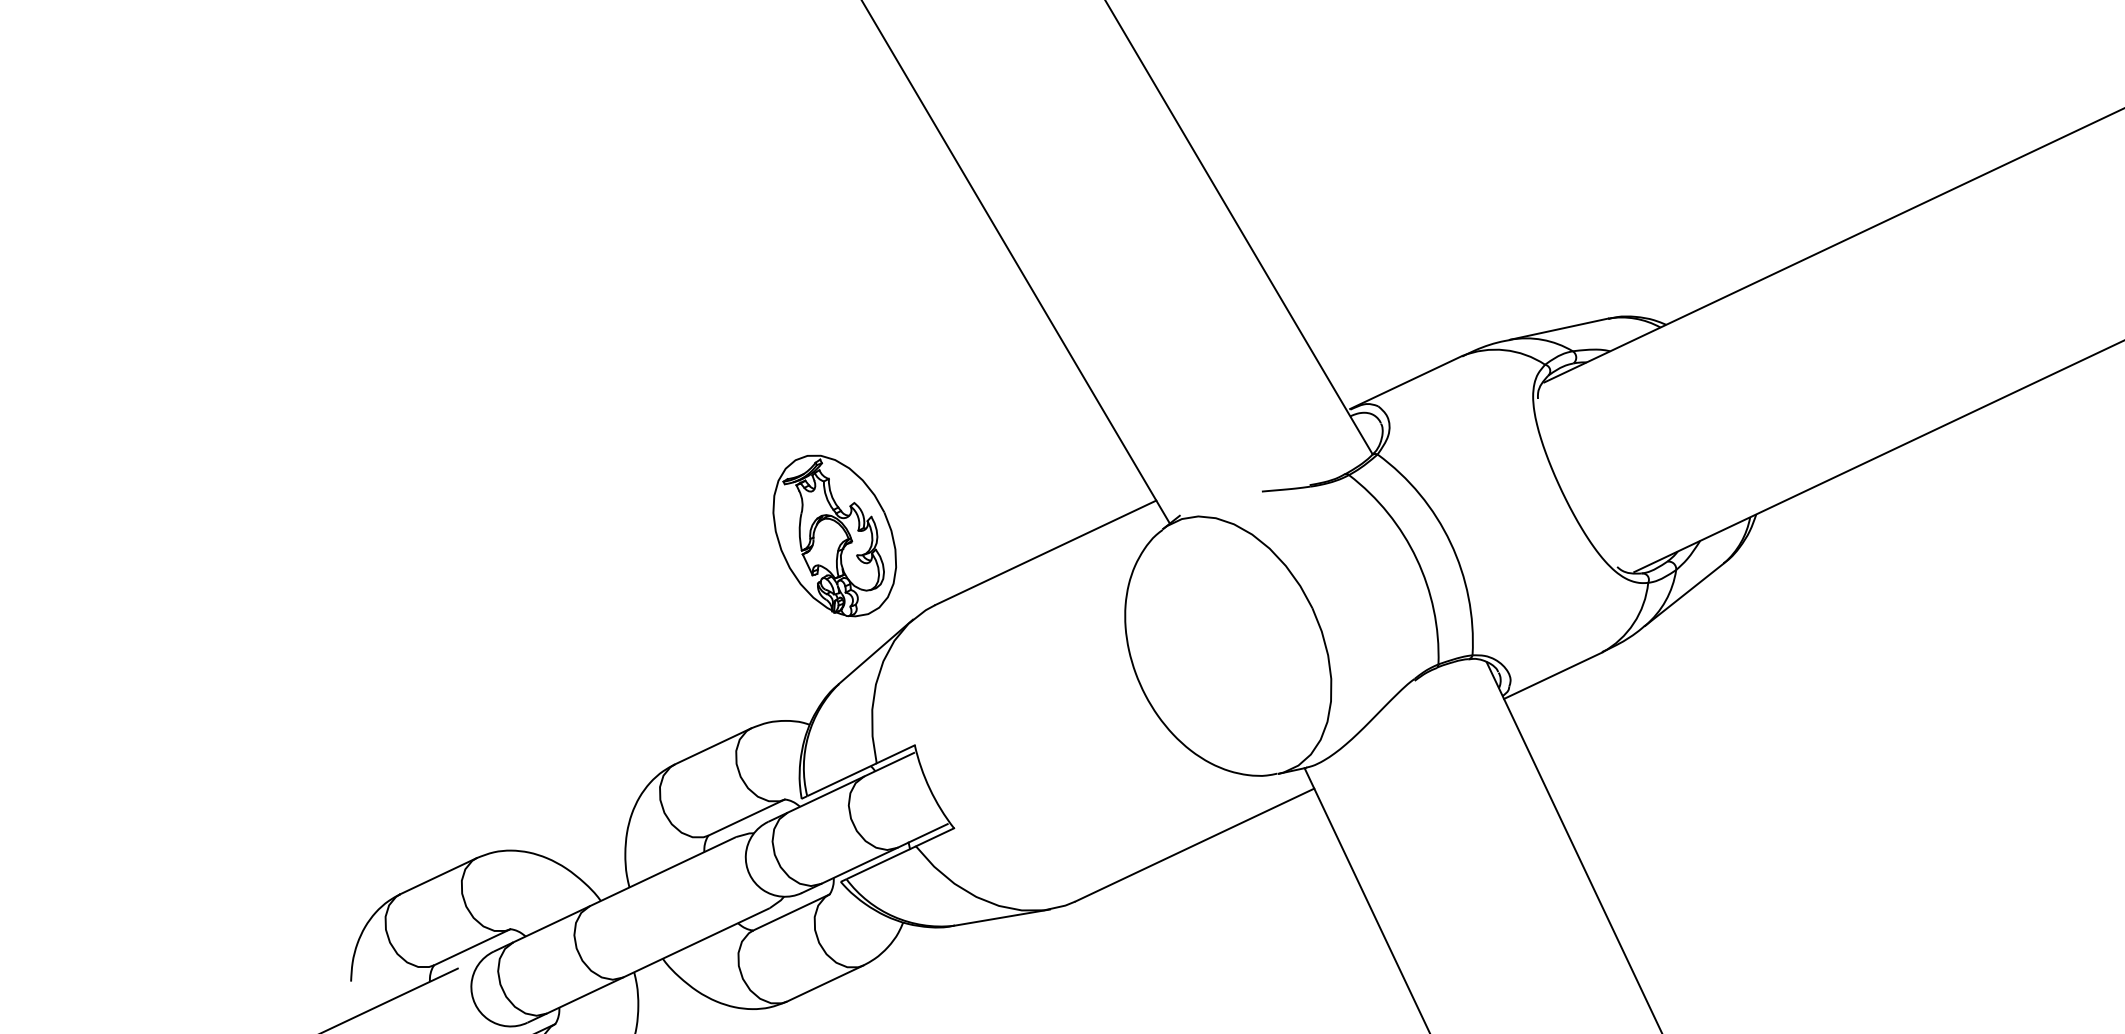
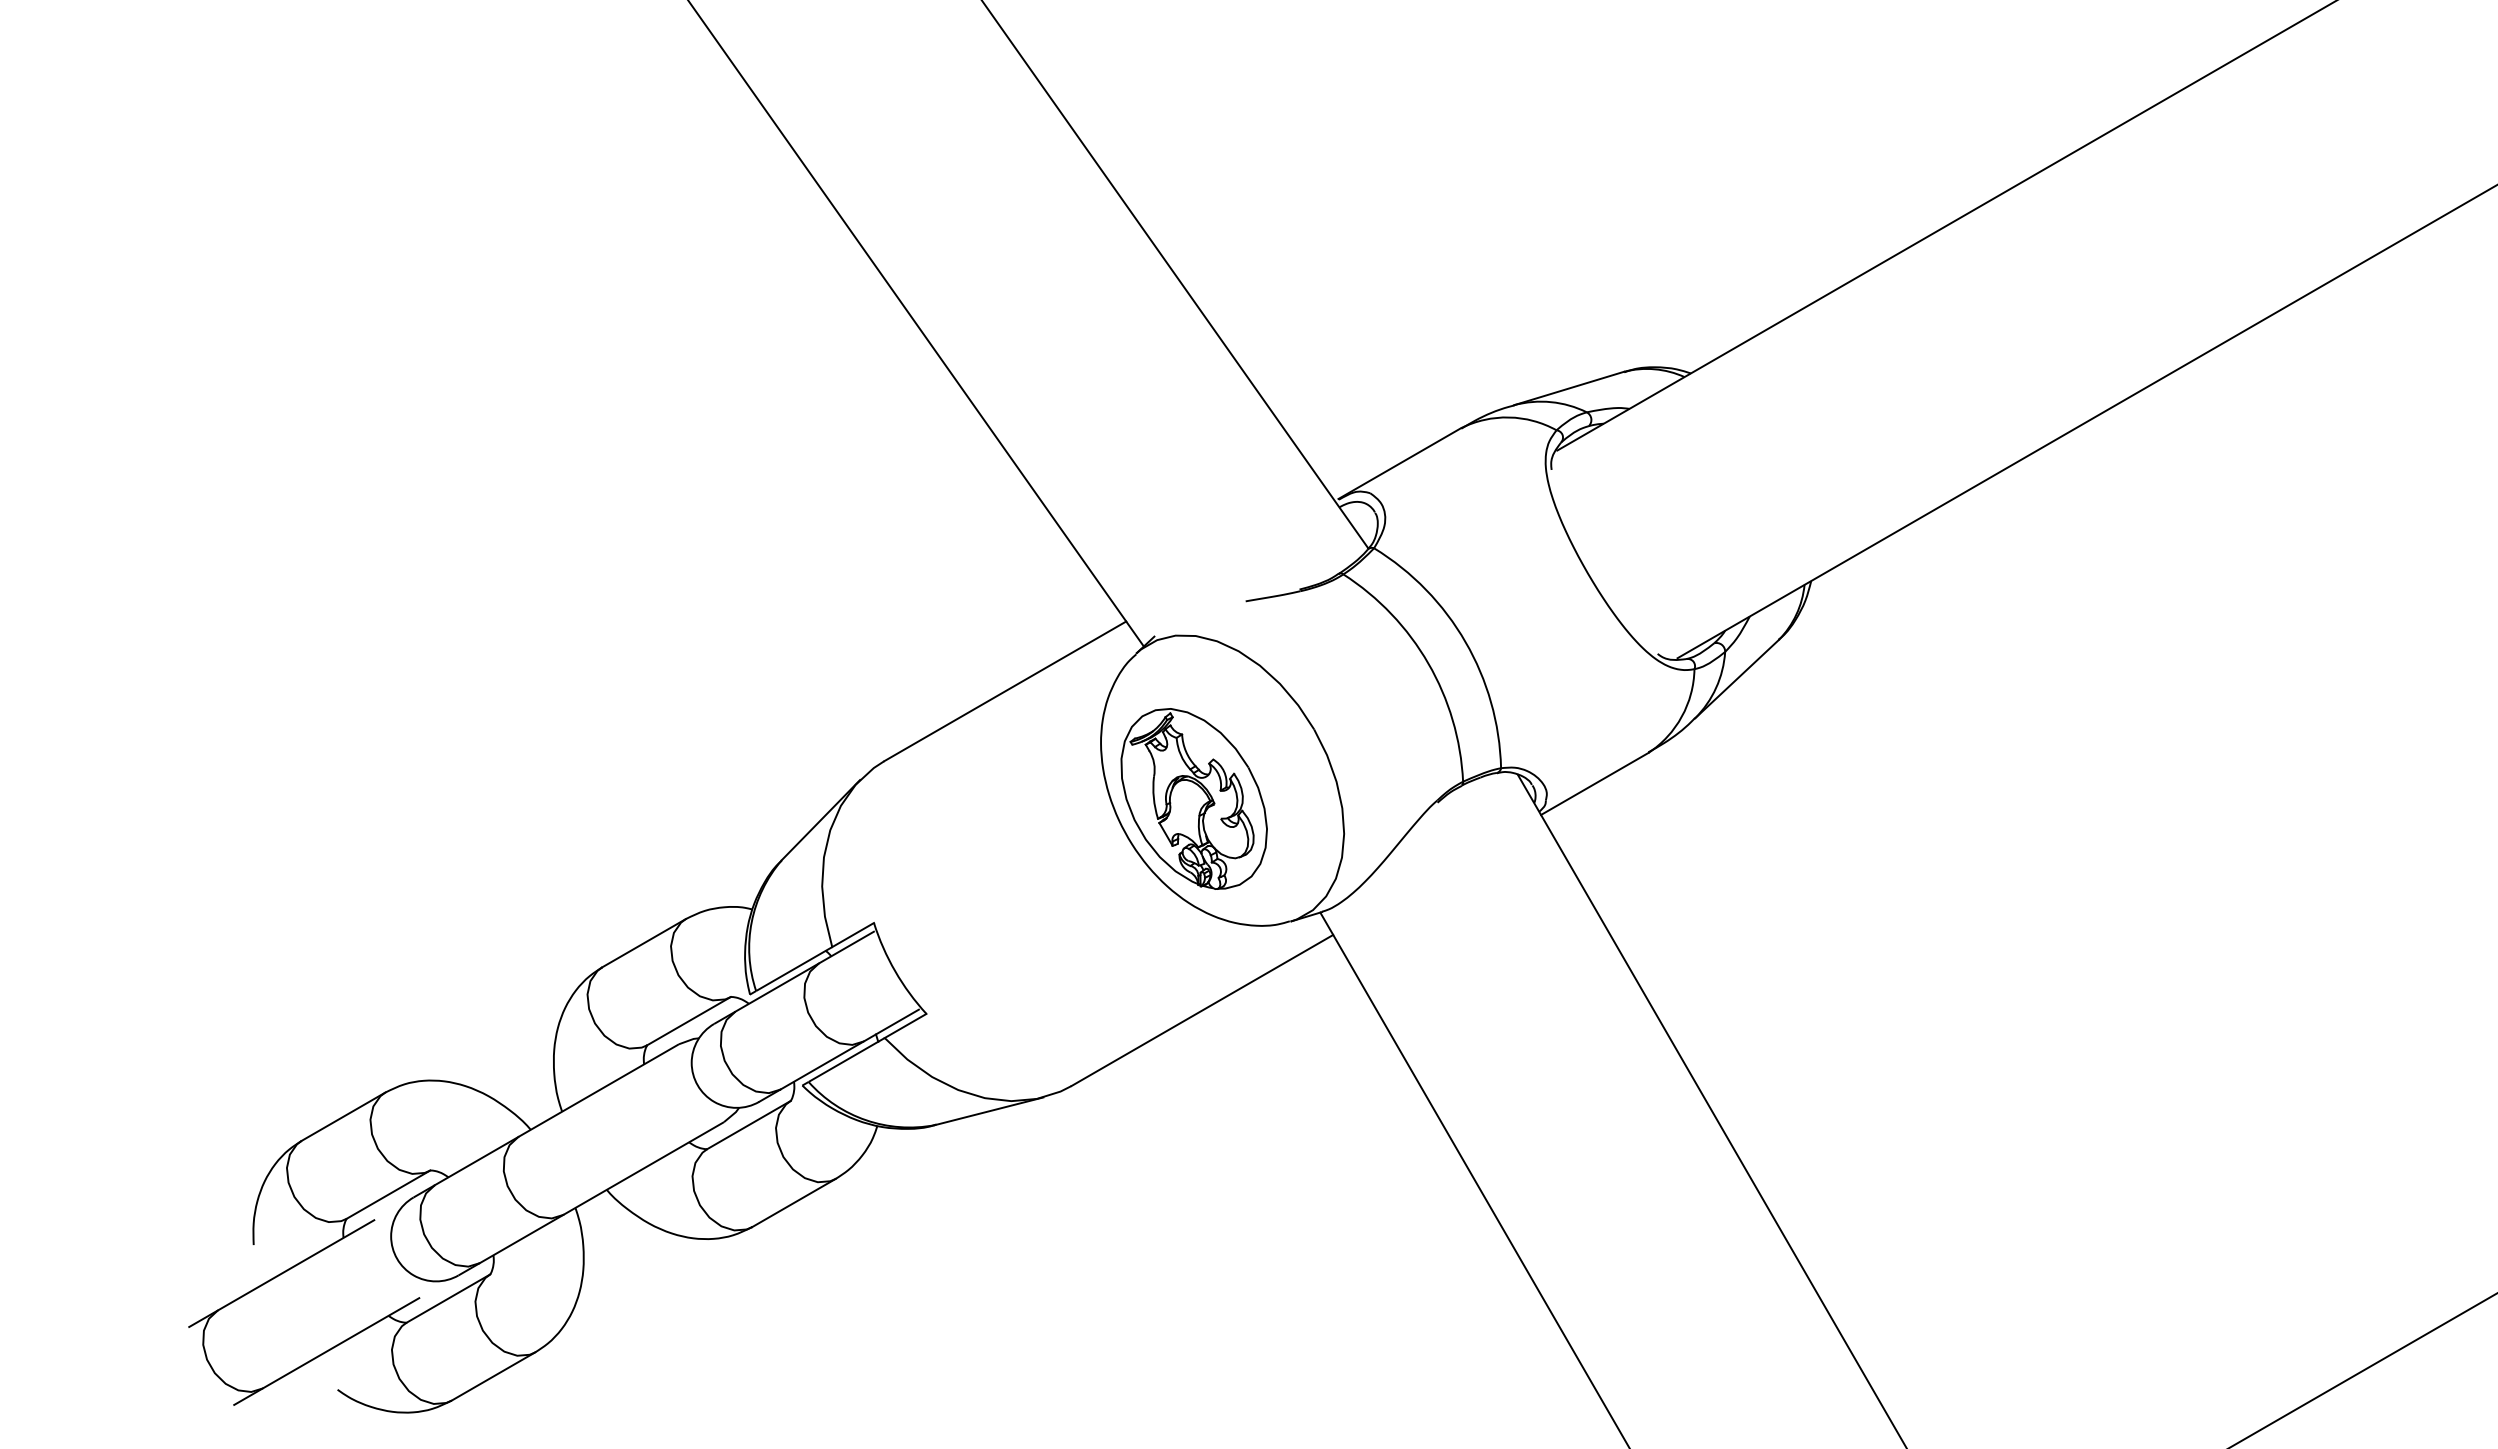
part: (834, 535) -> (1193, 798), moved

